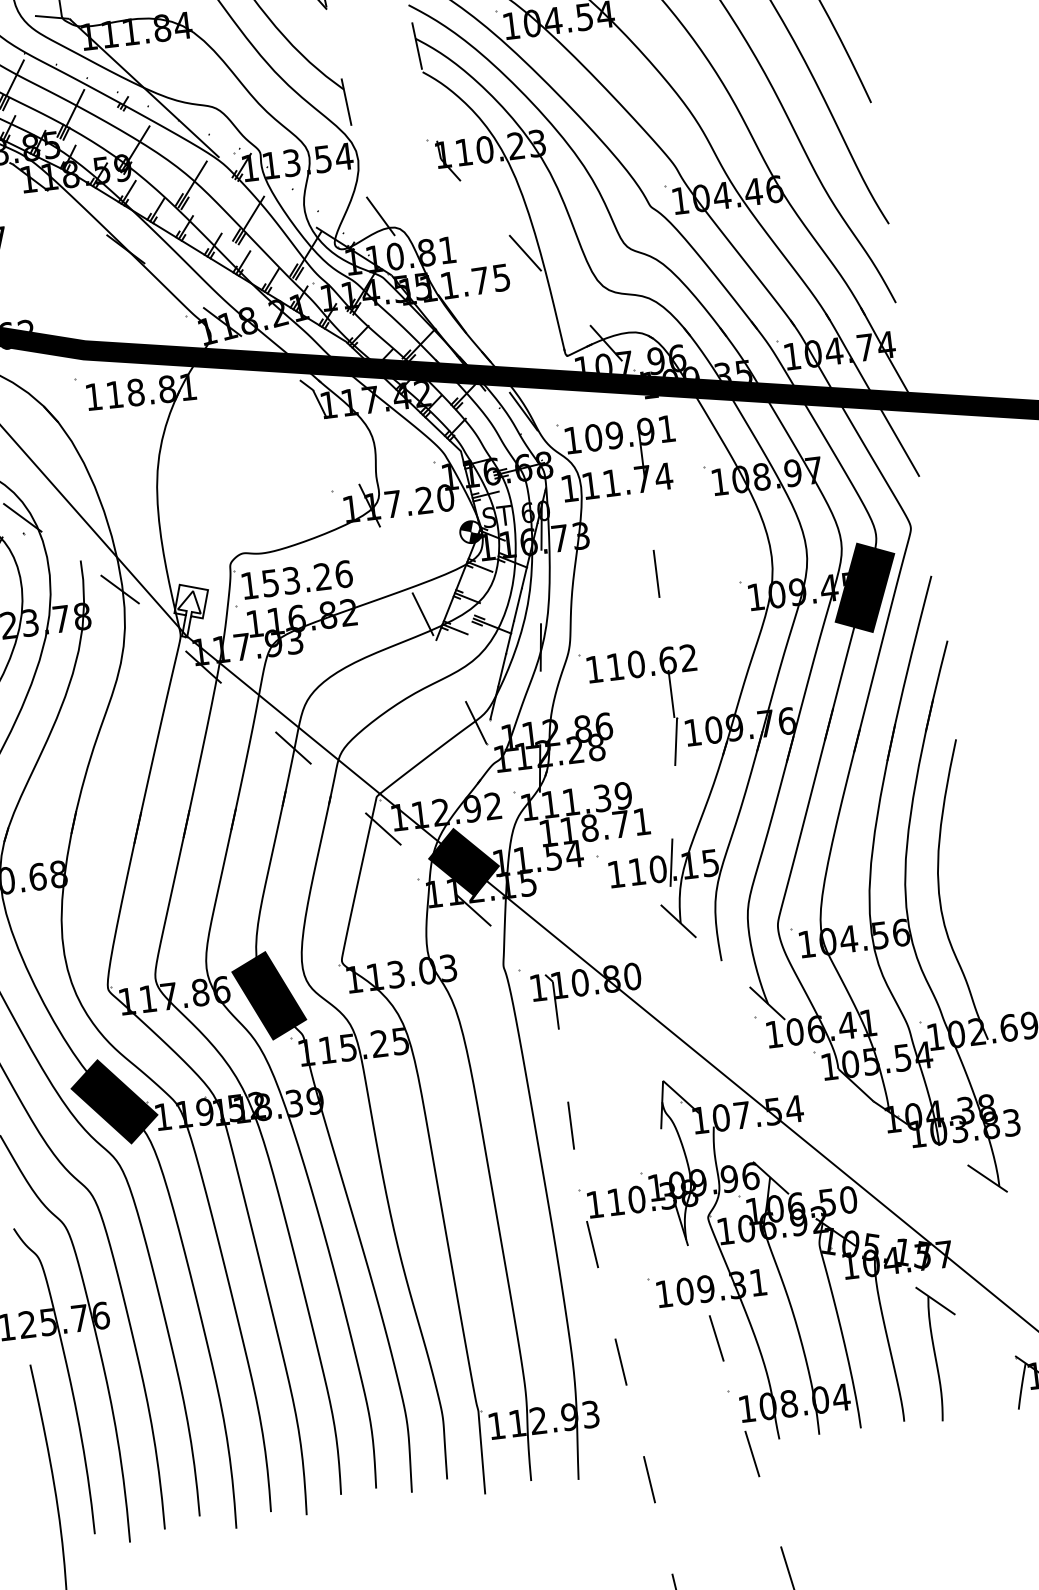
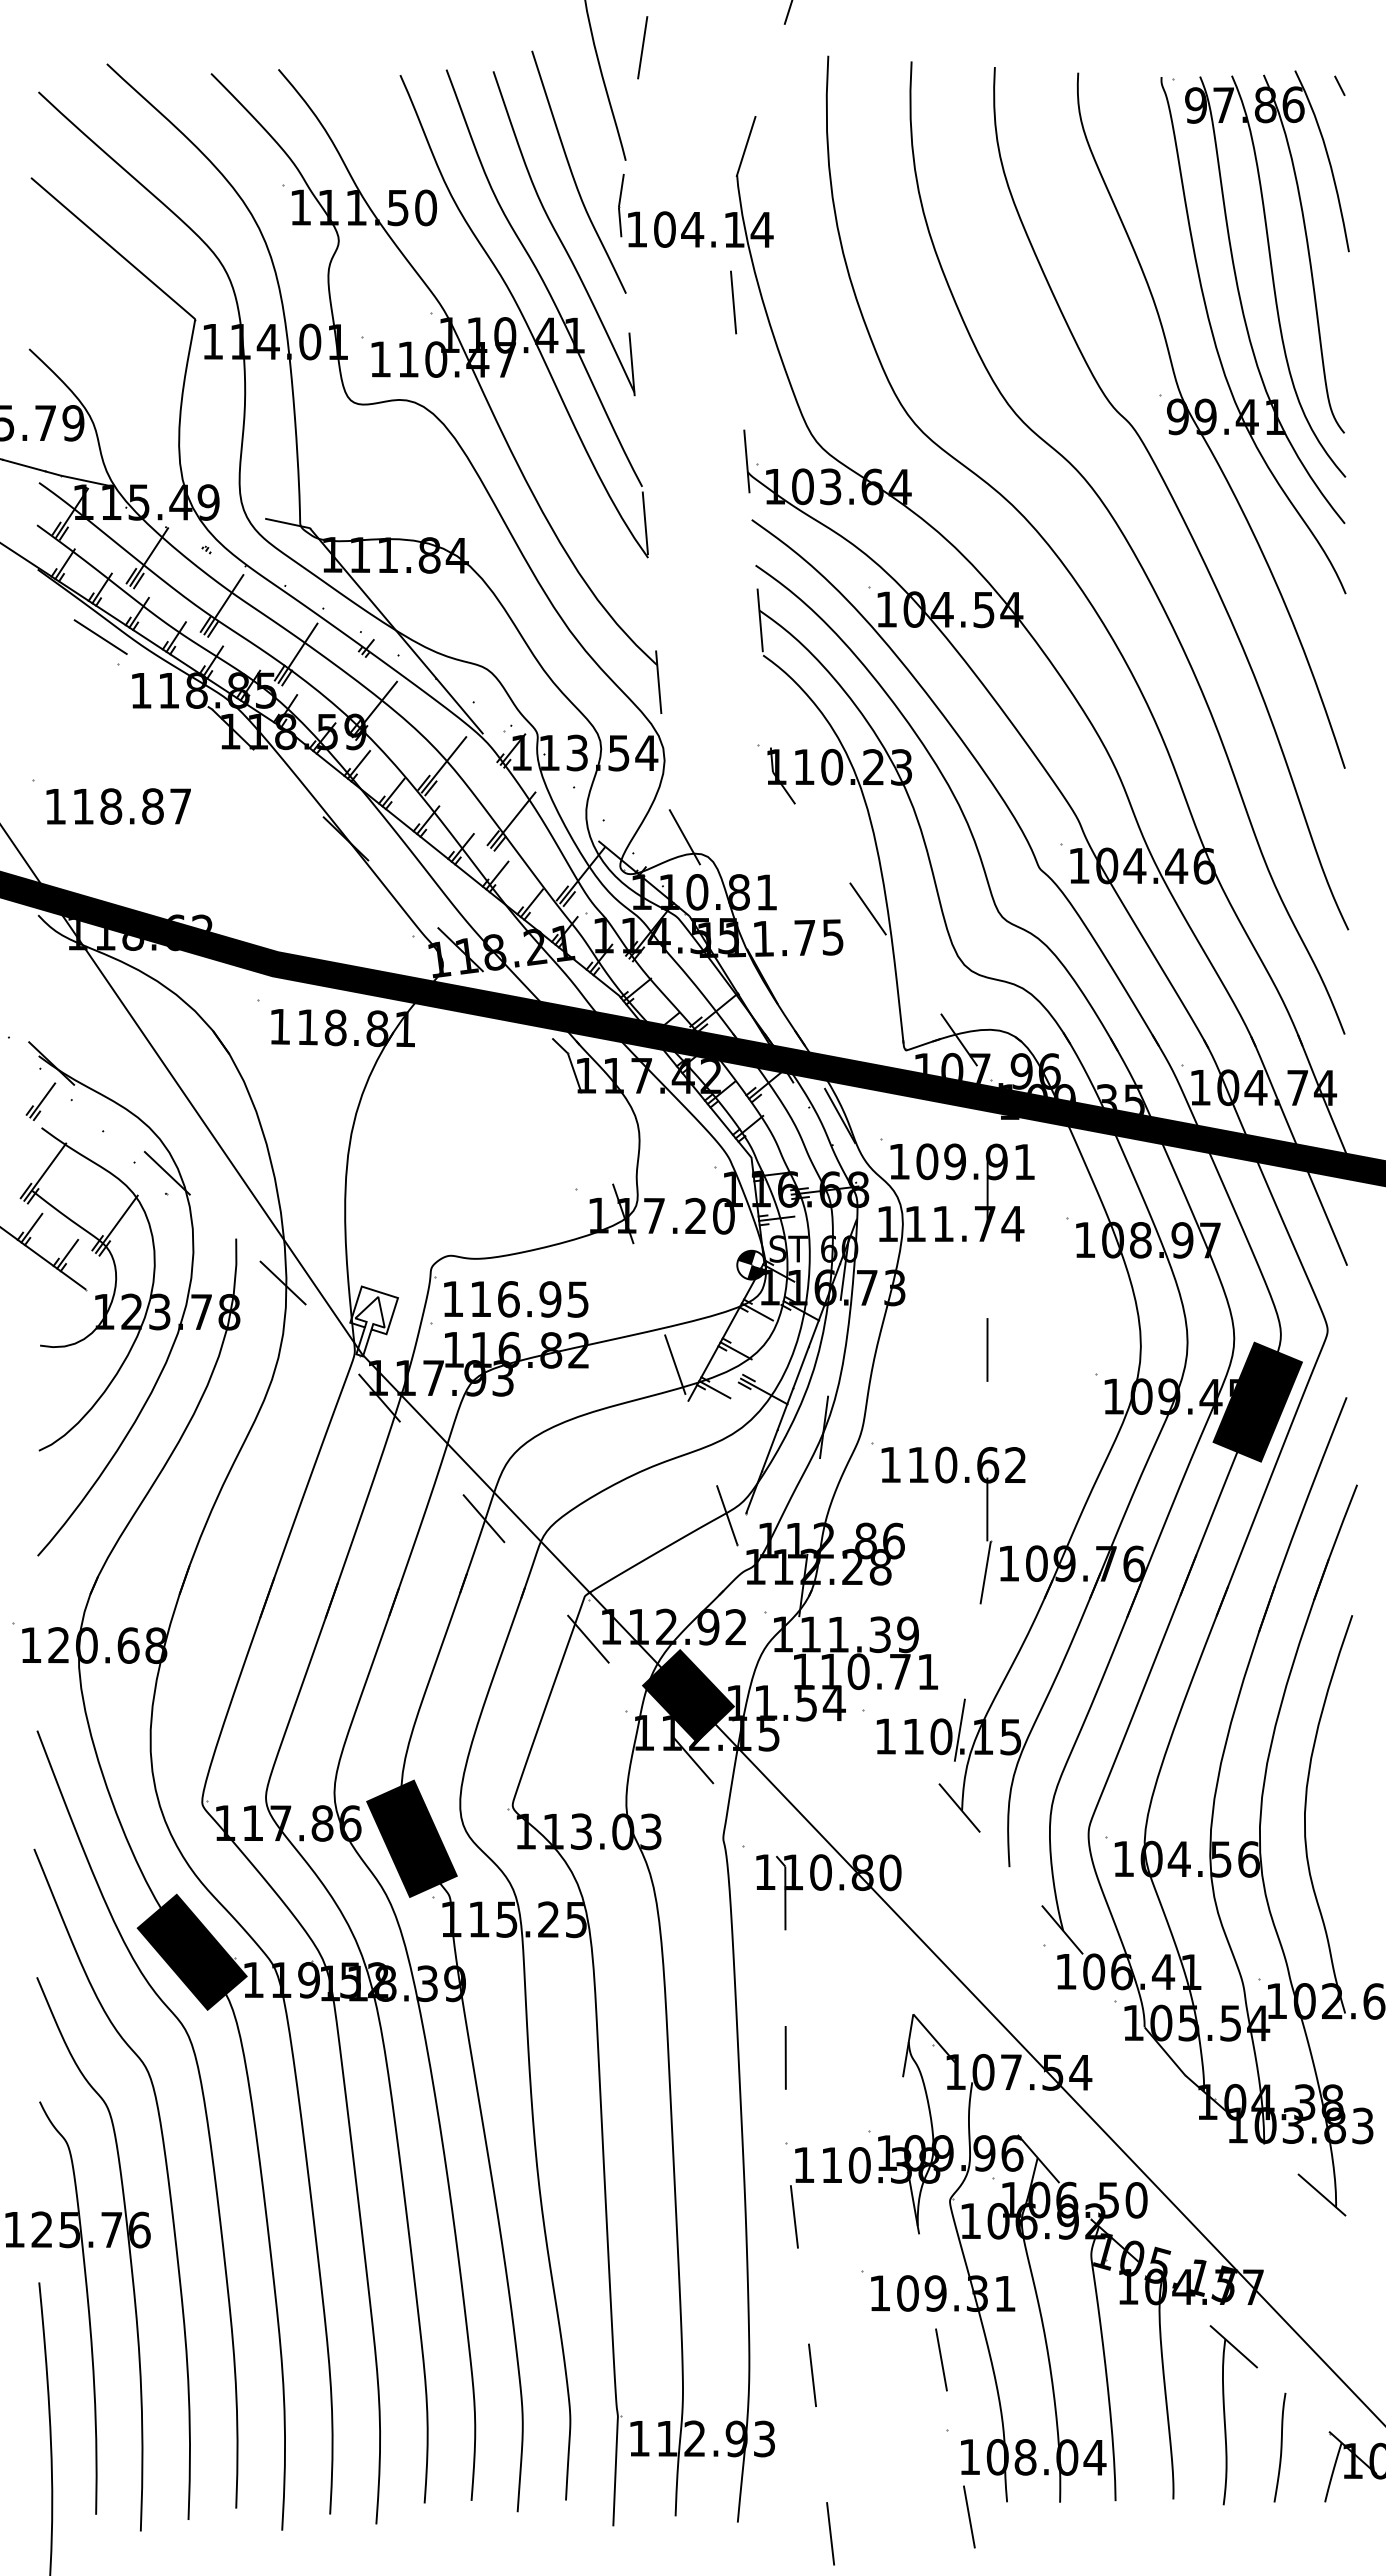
text: (307, 578) -> (529, 1299), 153.26 -> 116.95
text: (589, 828) -> (858, 1671), 118.71 -> 110.71
curve: (980, 1372) -> (1280, 2447), added

